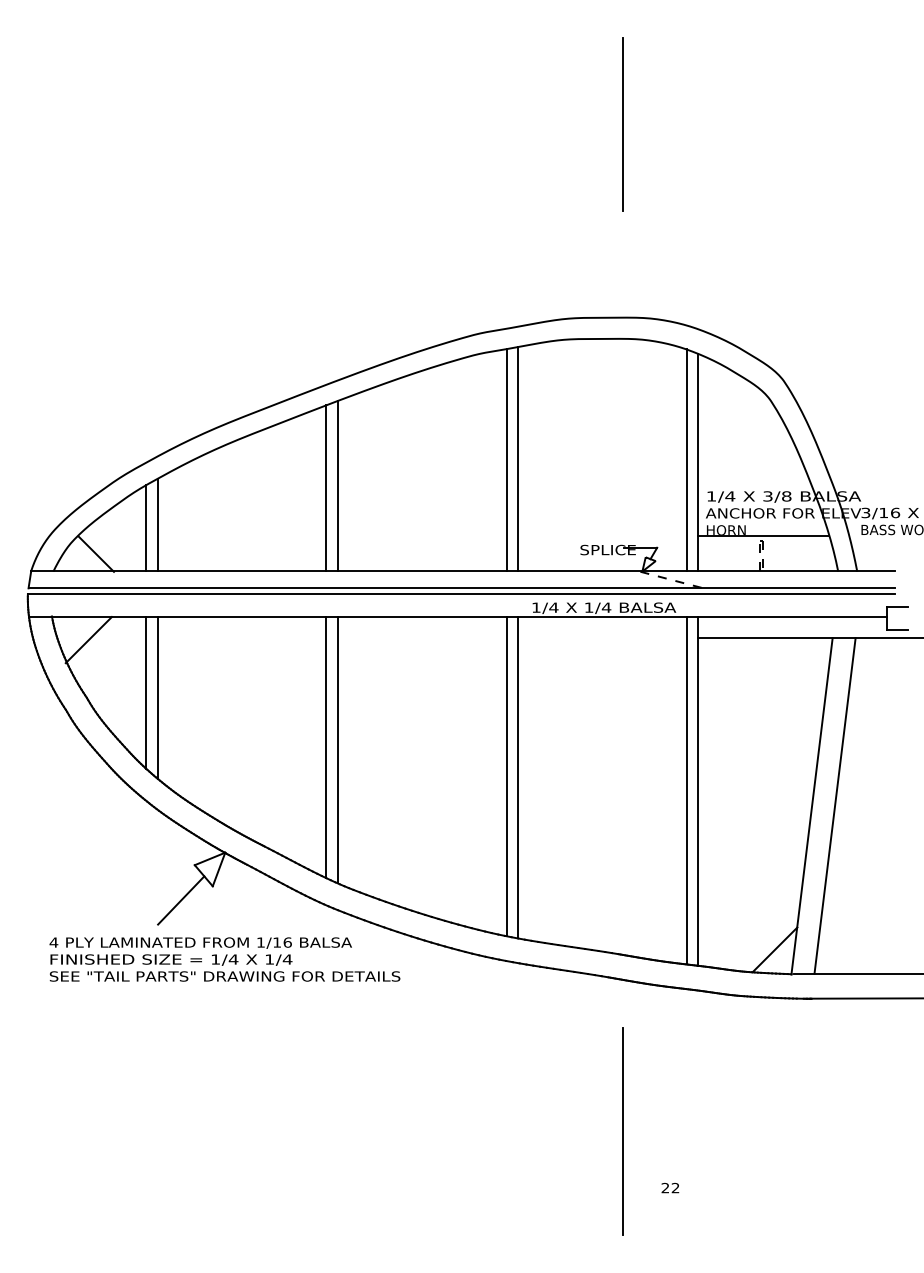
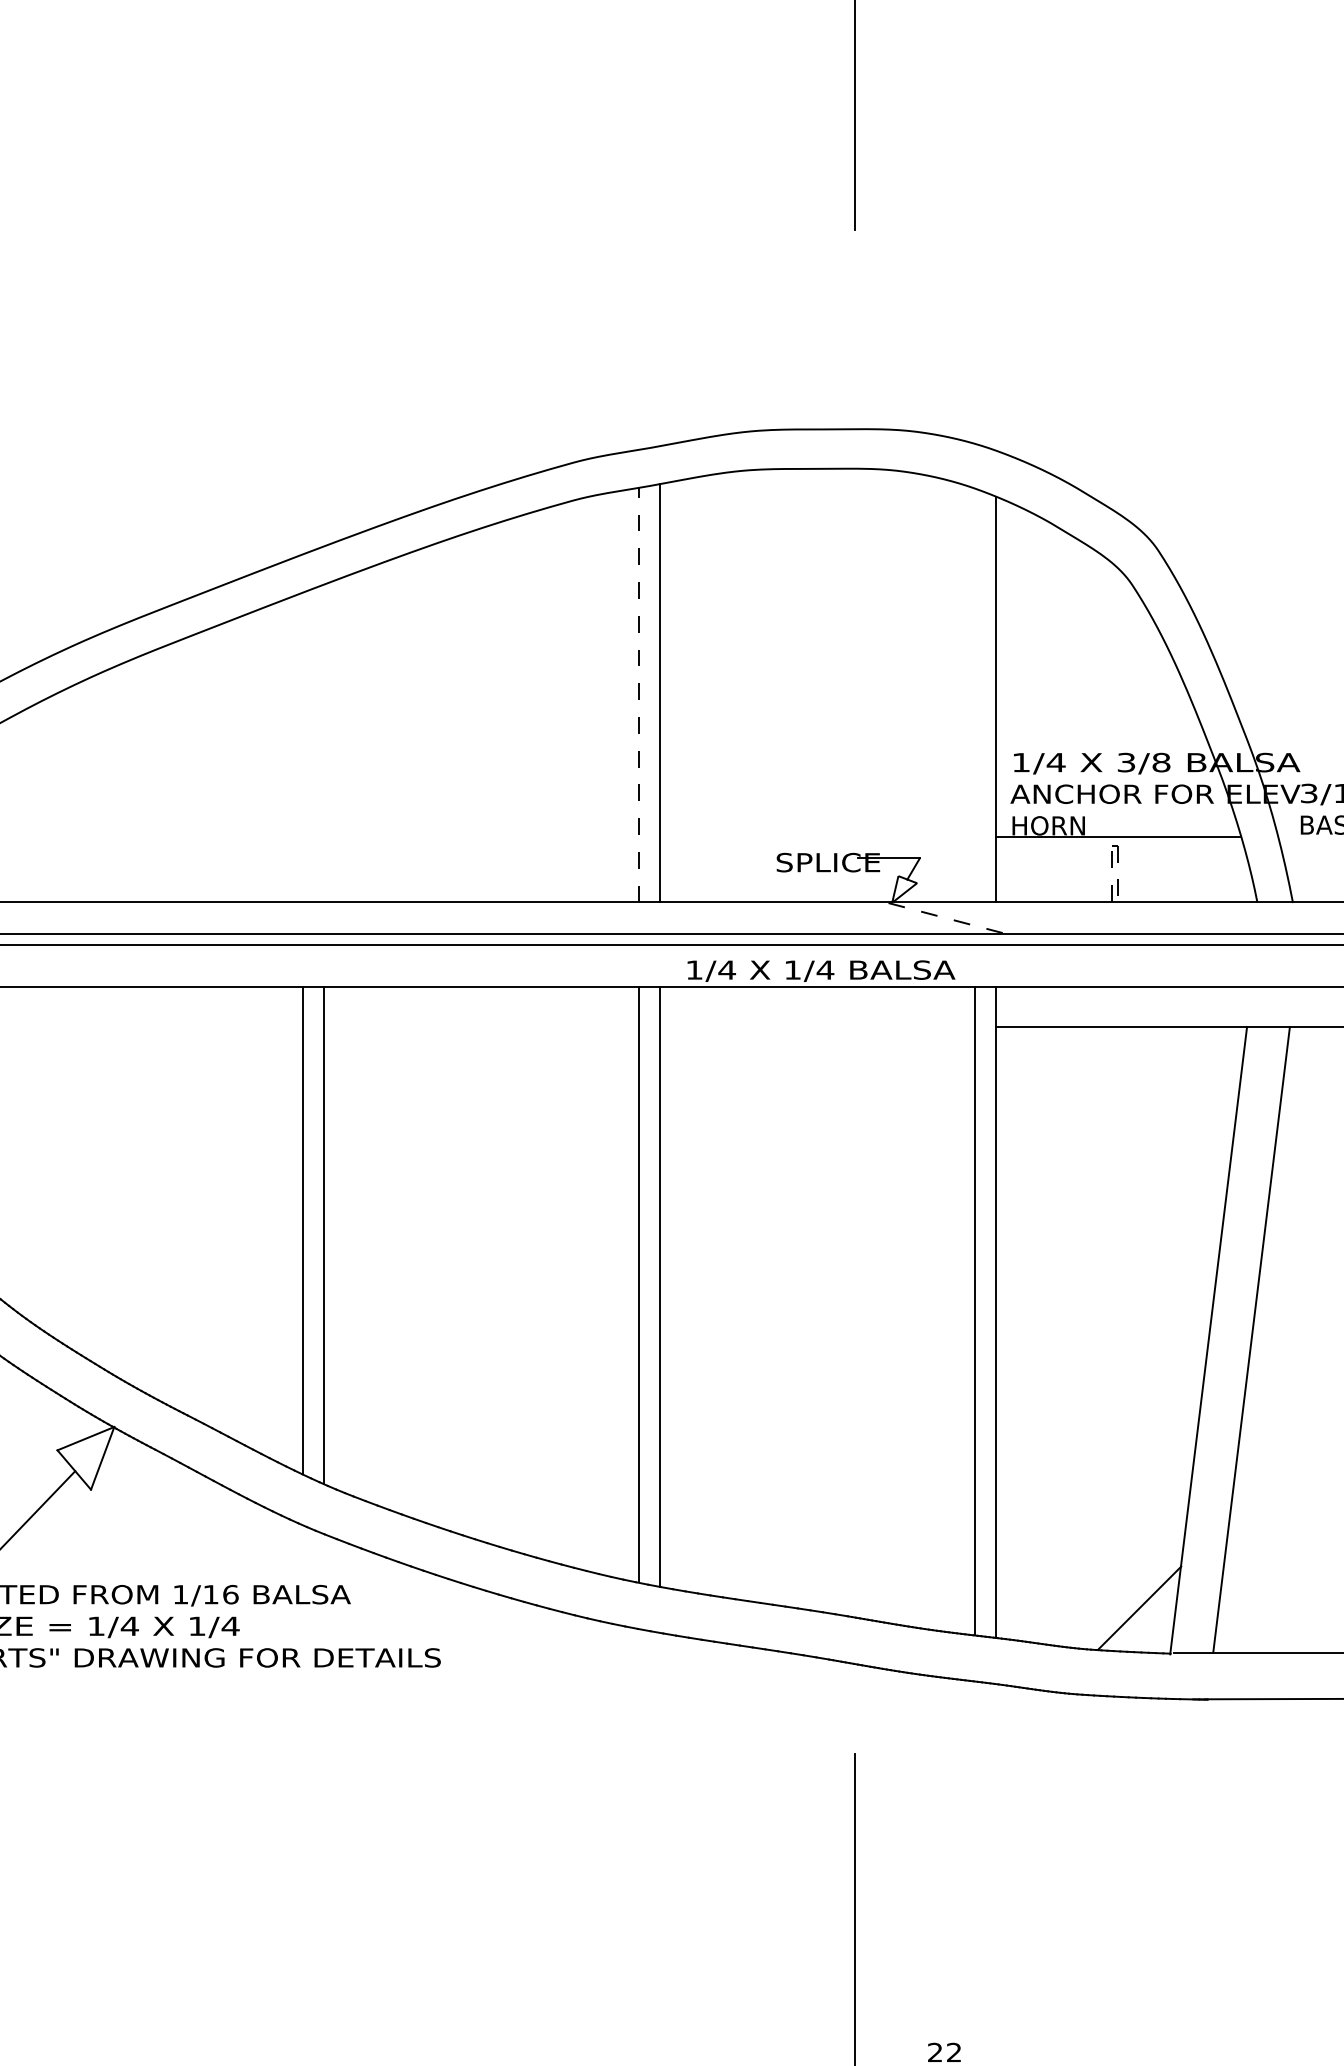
line: (506, 459) -> (638, 693), solid -> dashed
line: (686, 460) -> (974, 695), removed
line: (337, 486) -> (323, 744), removed
line: (326, 488) -> (303, 747), removed

